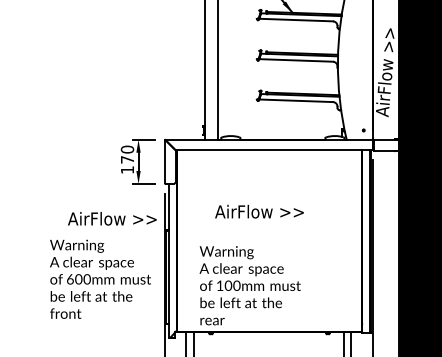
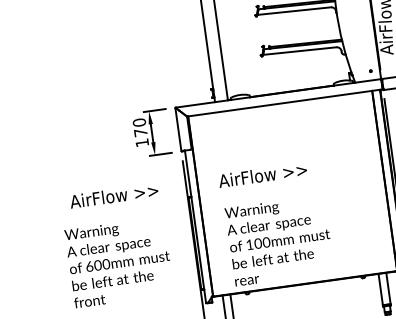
text: (259, 211) -> (262, 175), moved
text: (112, 218) -> (114, 195), moved
text: (100, 278) -> (119, 261), moved

